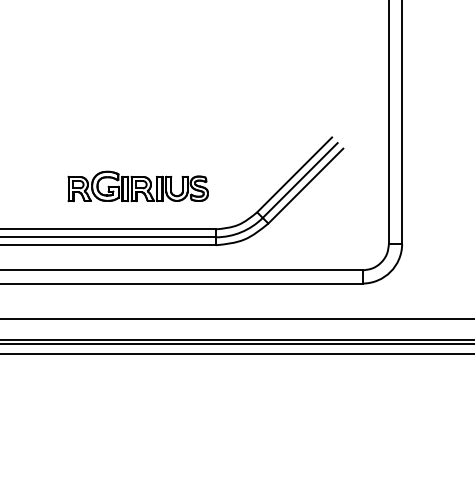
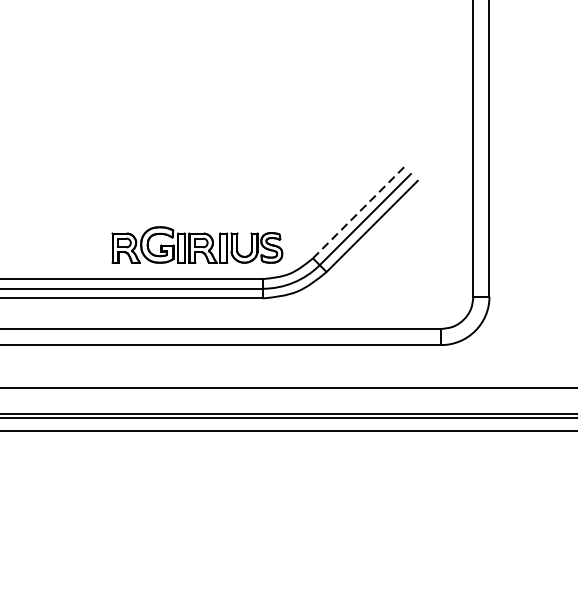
line: (294, 174) -> (358, 212), solid -> dashed
part: (137, 186) -> (196, 245), moved

